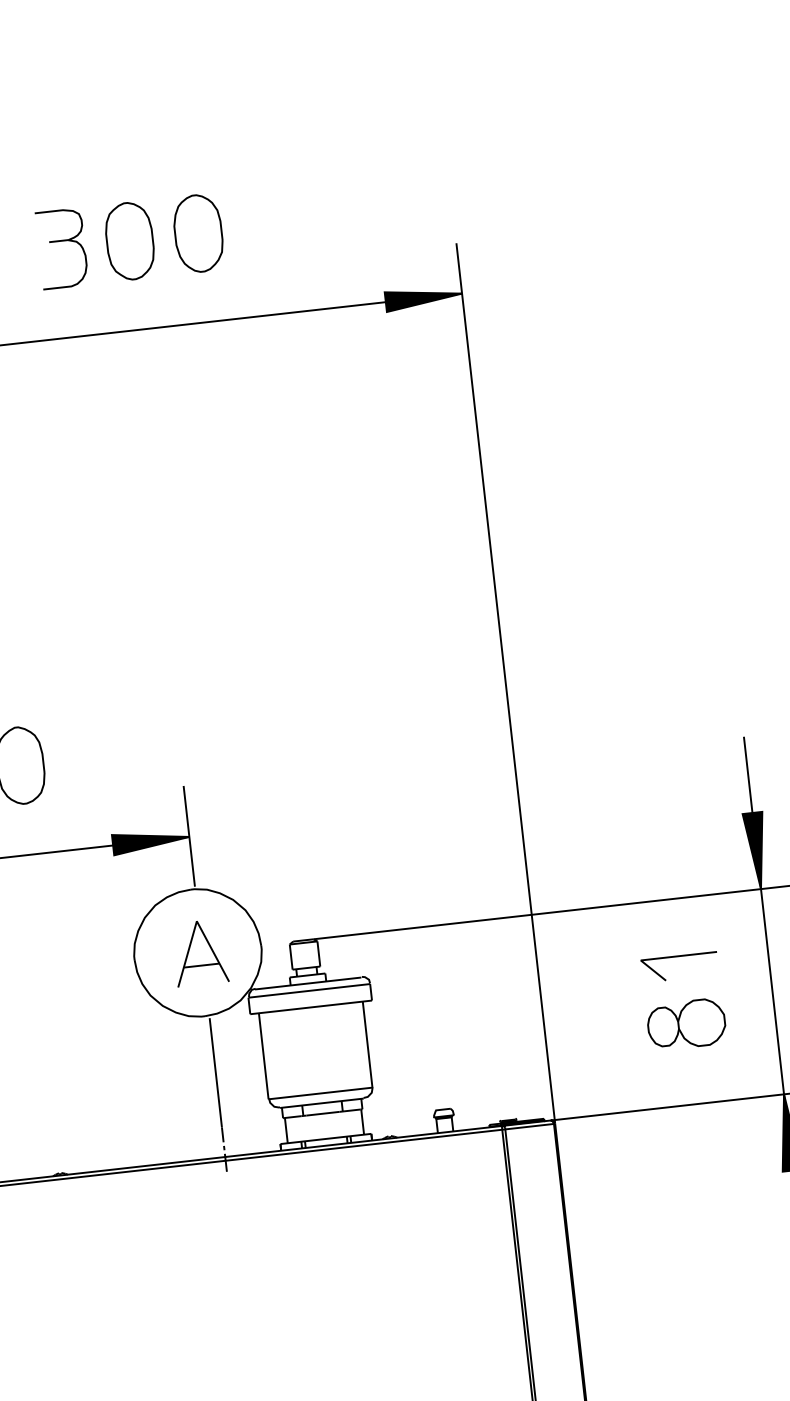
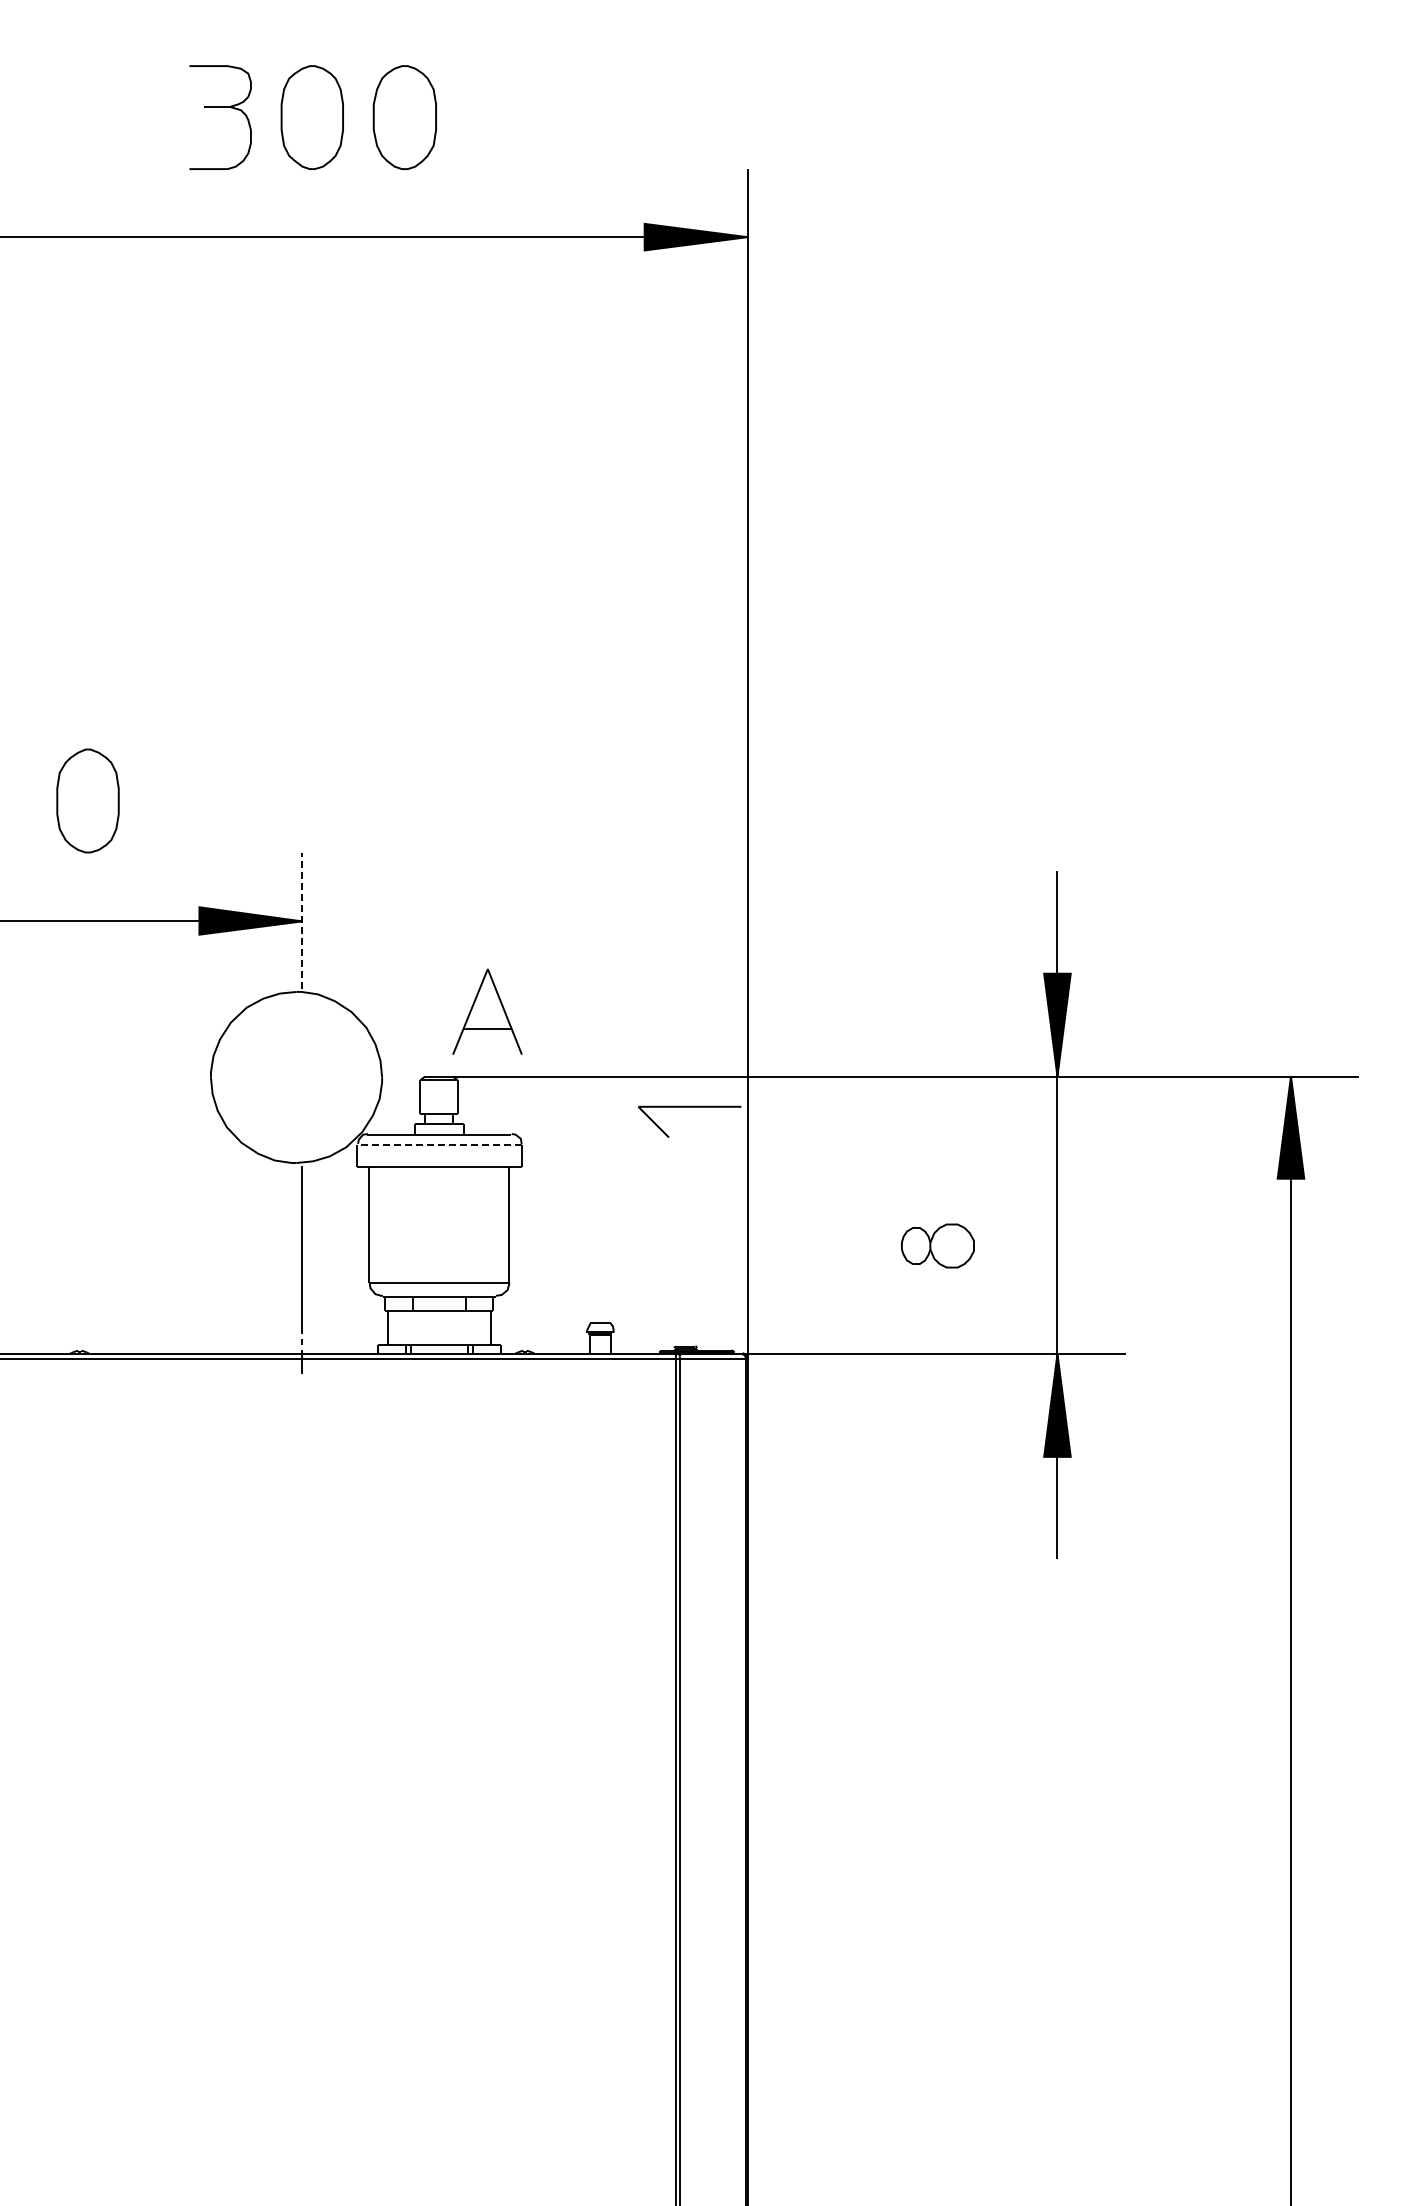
line: (189, 836) -> (302, 920), solid -> dashed
part: (200, 952) -> (487, 1011), moved
line: (678, 956) -> (689, 1107), moved
line: (308, 990) -> (438, 1144), solid -> dashed
part: (686, 1024) -> (937, 1245), size x0.7

